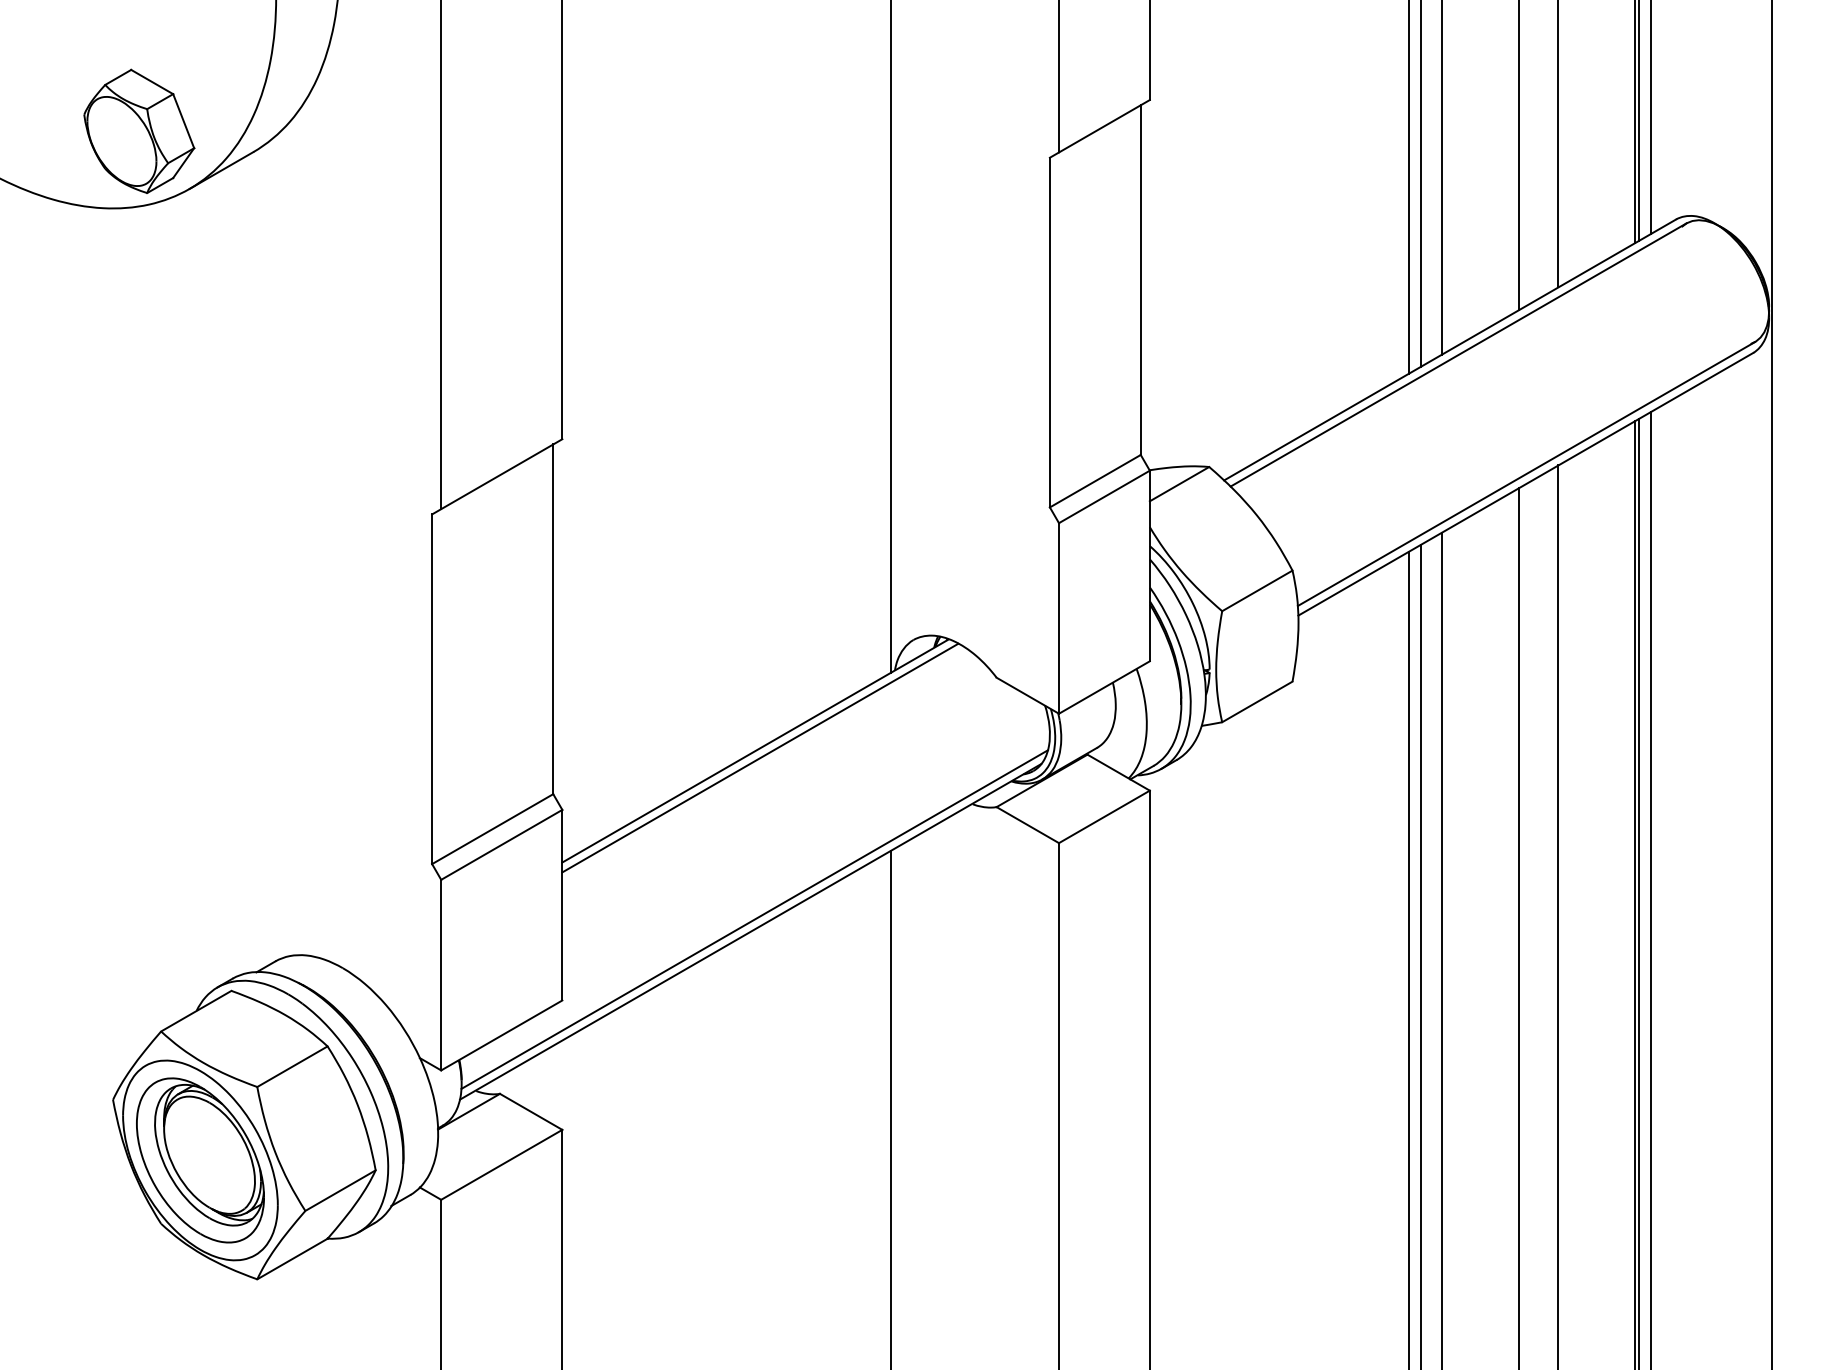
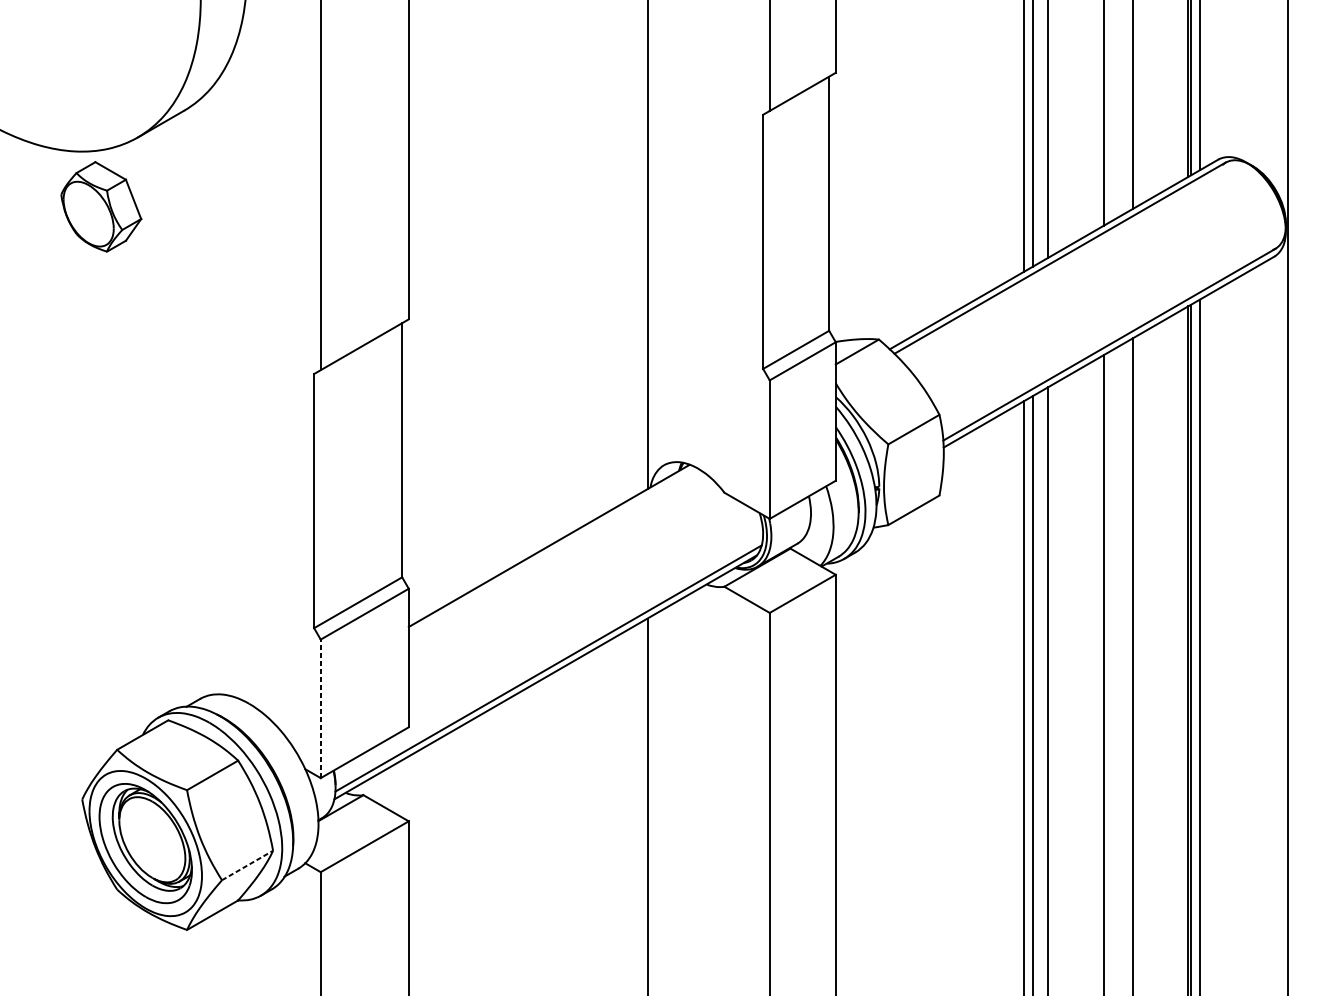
part: (139, 130) -> (101, 206), moved
line: (760, 757) -> (552, 550), removed
line: (441, 974) -> (320, 708), solid -> dashed
line: (340, 1190) -> (247, 865), solid -> dashed

